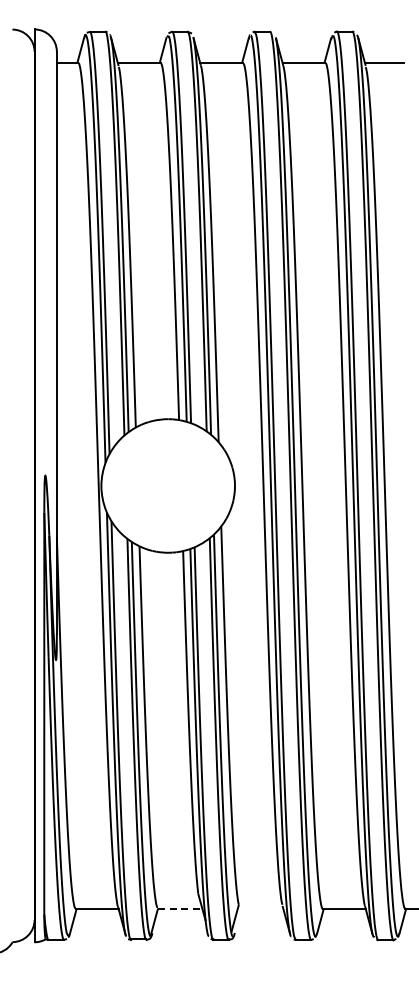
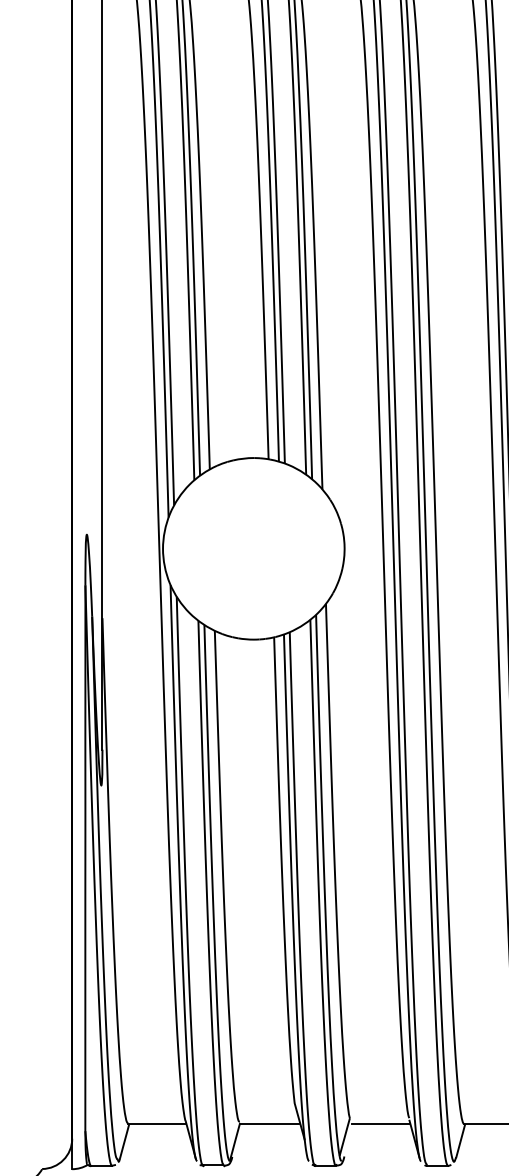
line: (180, 908) -> (270, 1123), dashed -> solid
line: (261, 908) -> (380, 1123), added

